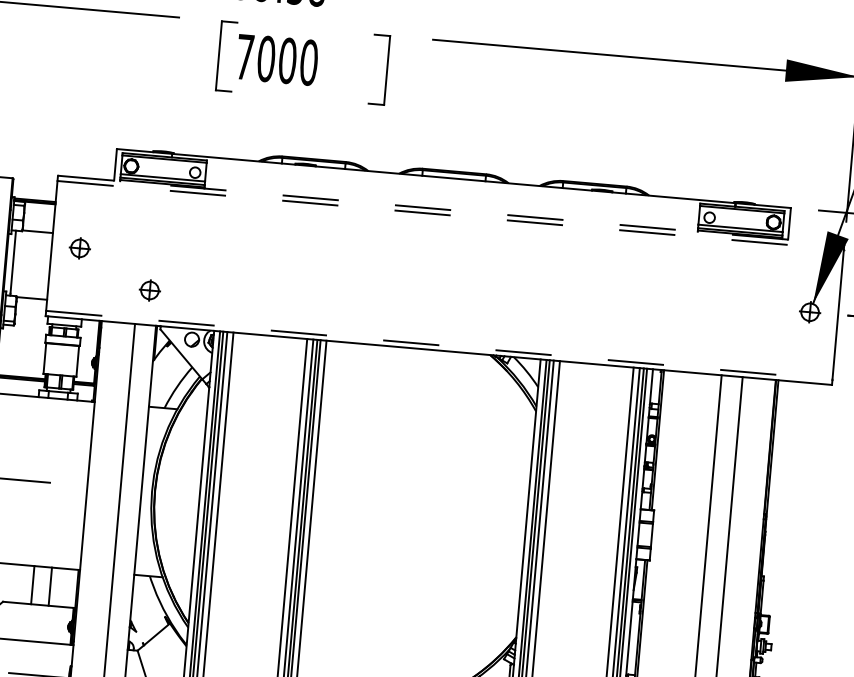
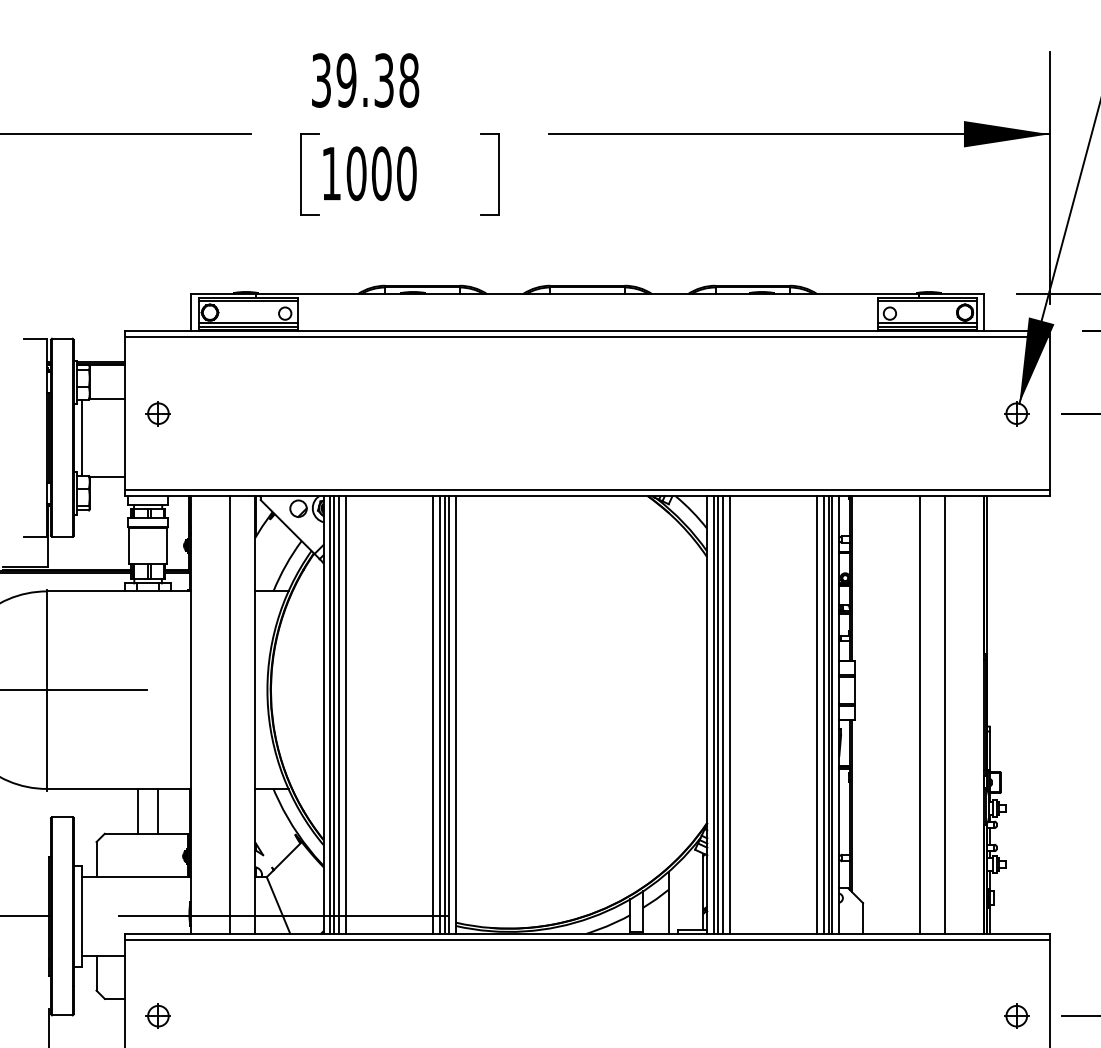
text: (245, 56) -> (331, 173), 7000 -> 1000
line: (451, 210) -> (588, 331), dashed -> solid
line: (451, 215) -> (588, 337), dashed -> solid
part: (149, 290) -> (243, 455), removed
line: (440, 345) -> (588, 490), dashed -> solid

